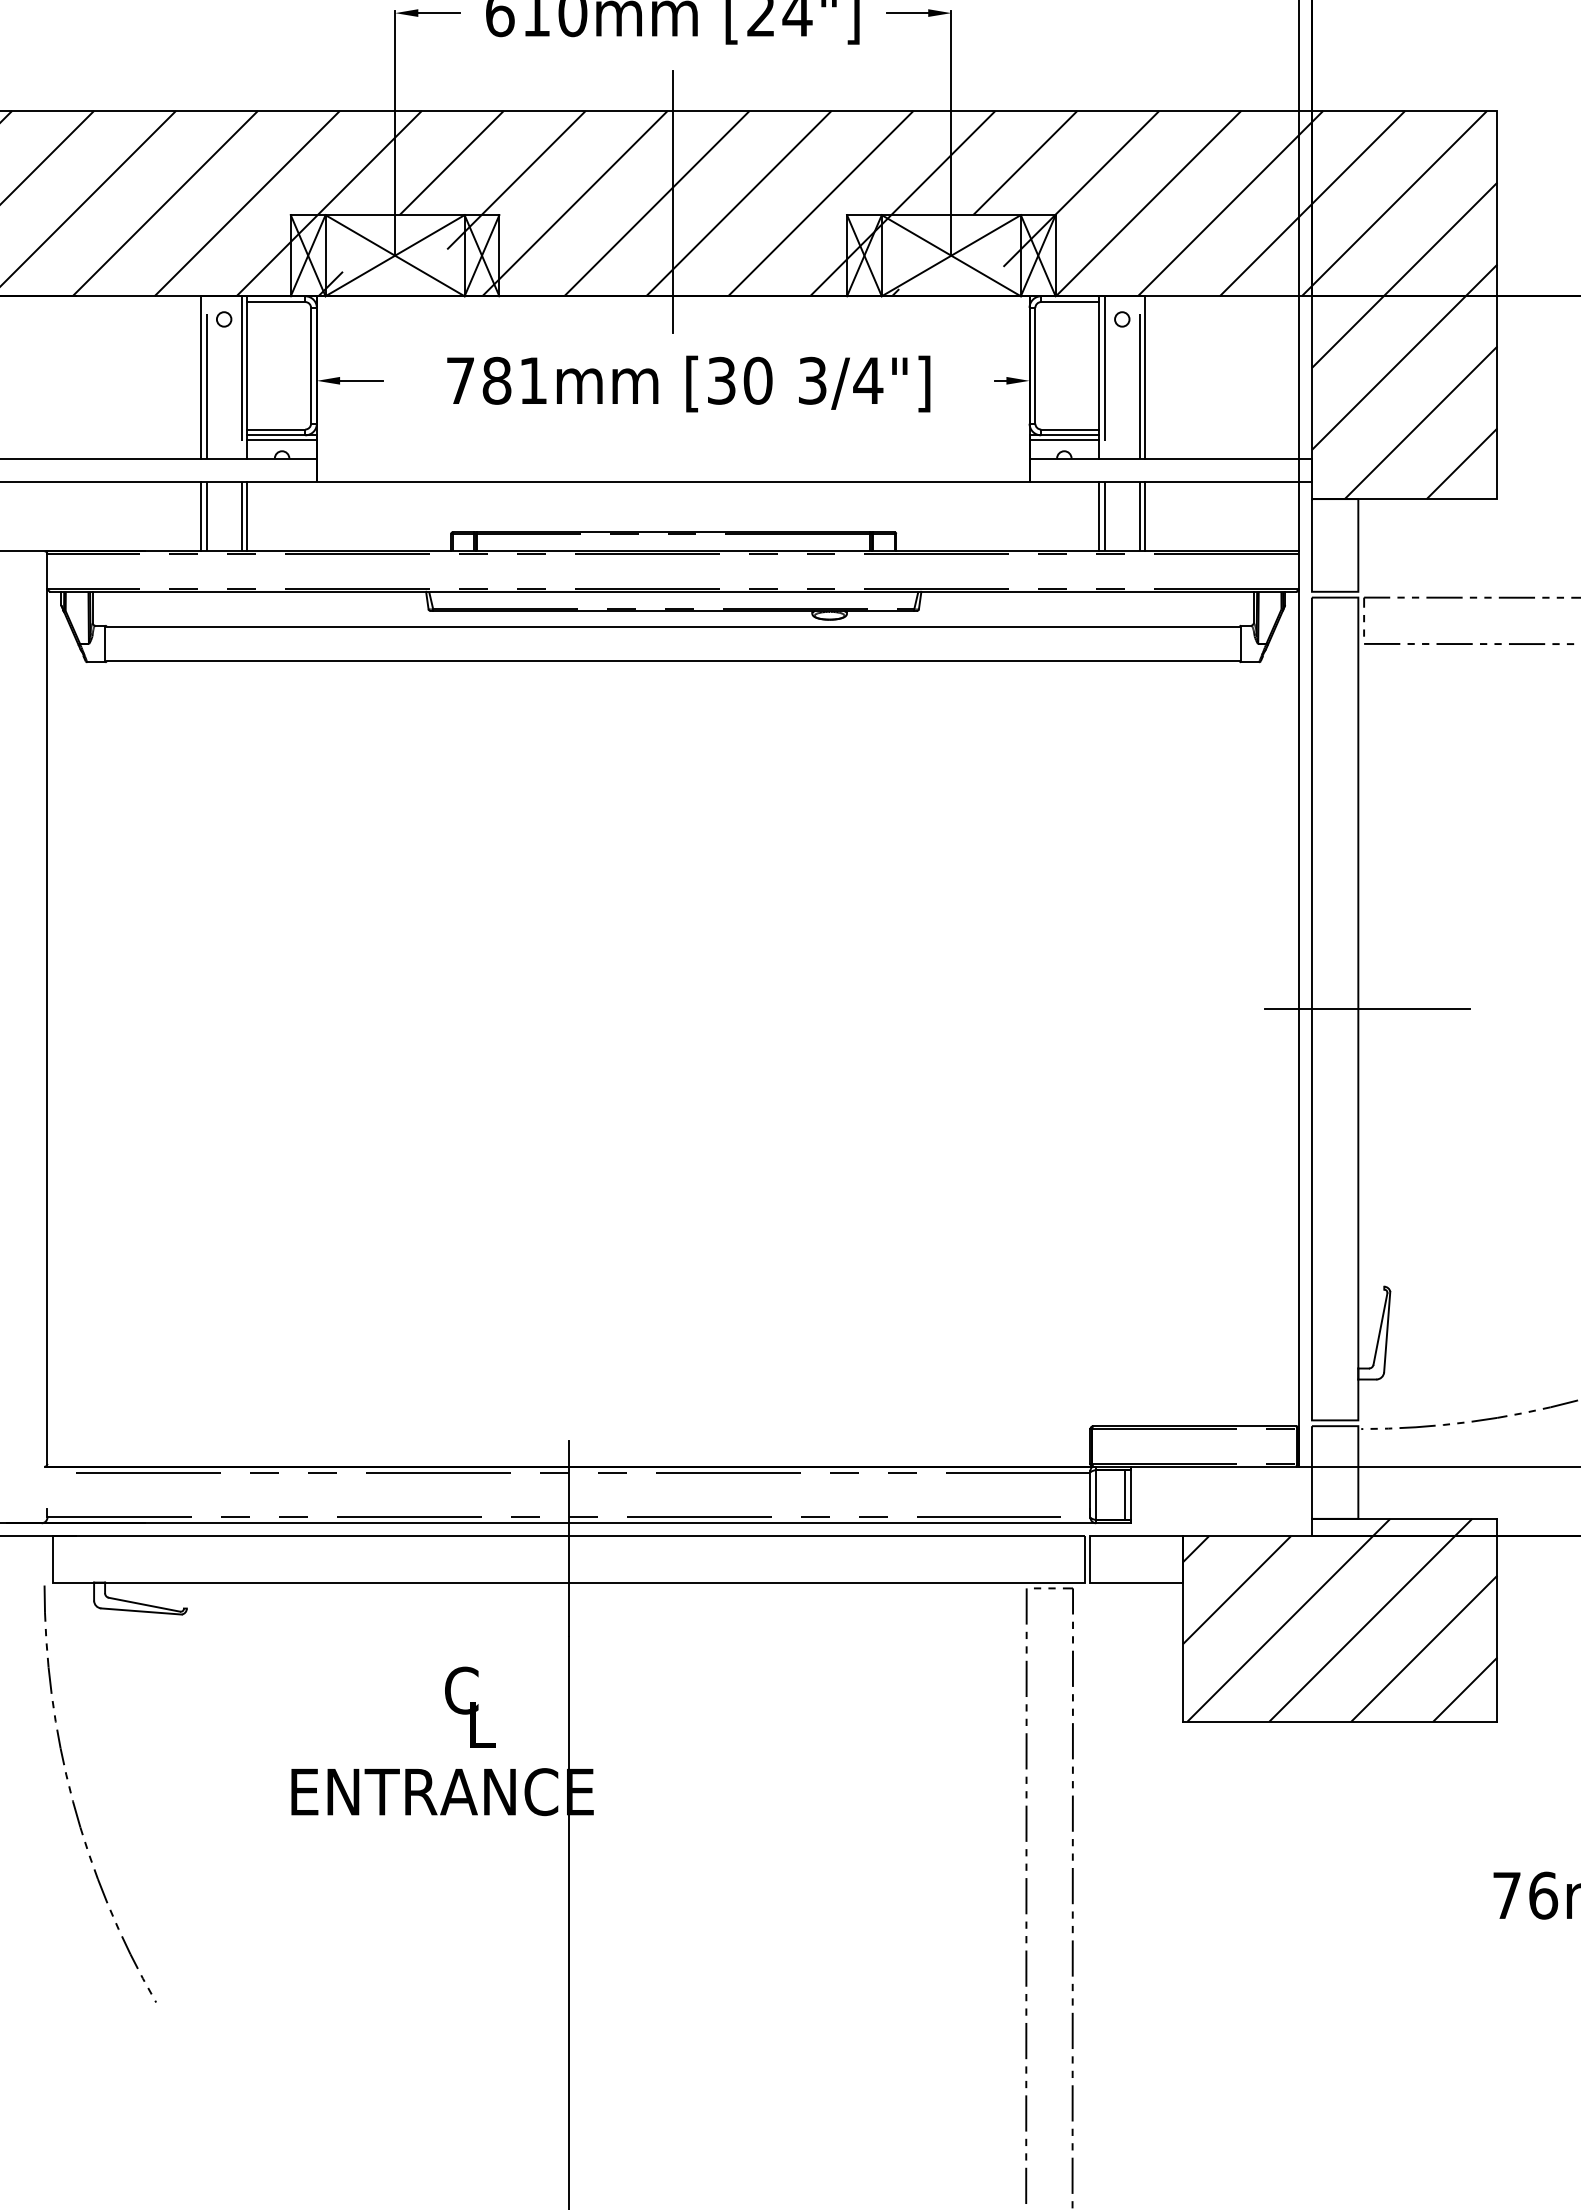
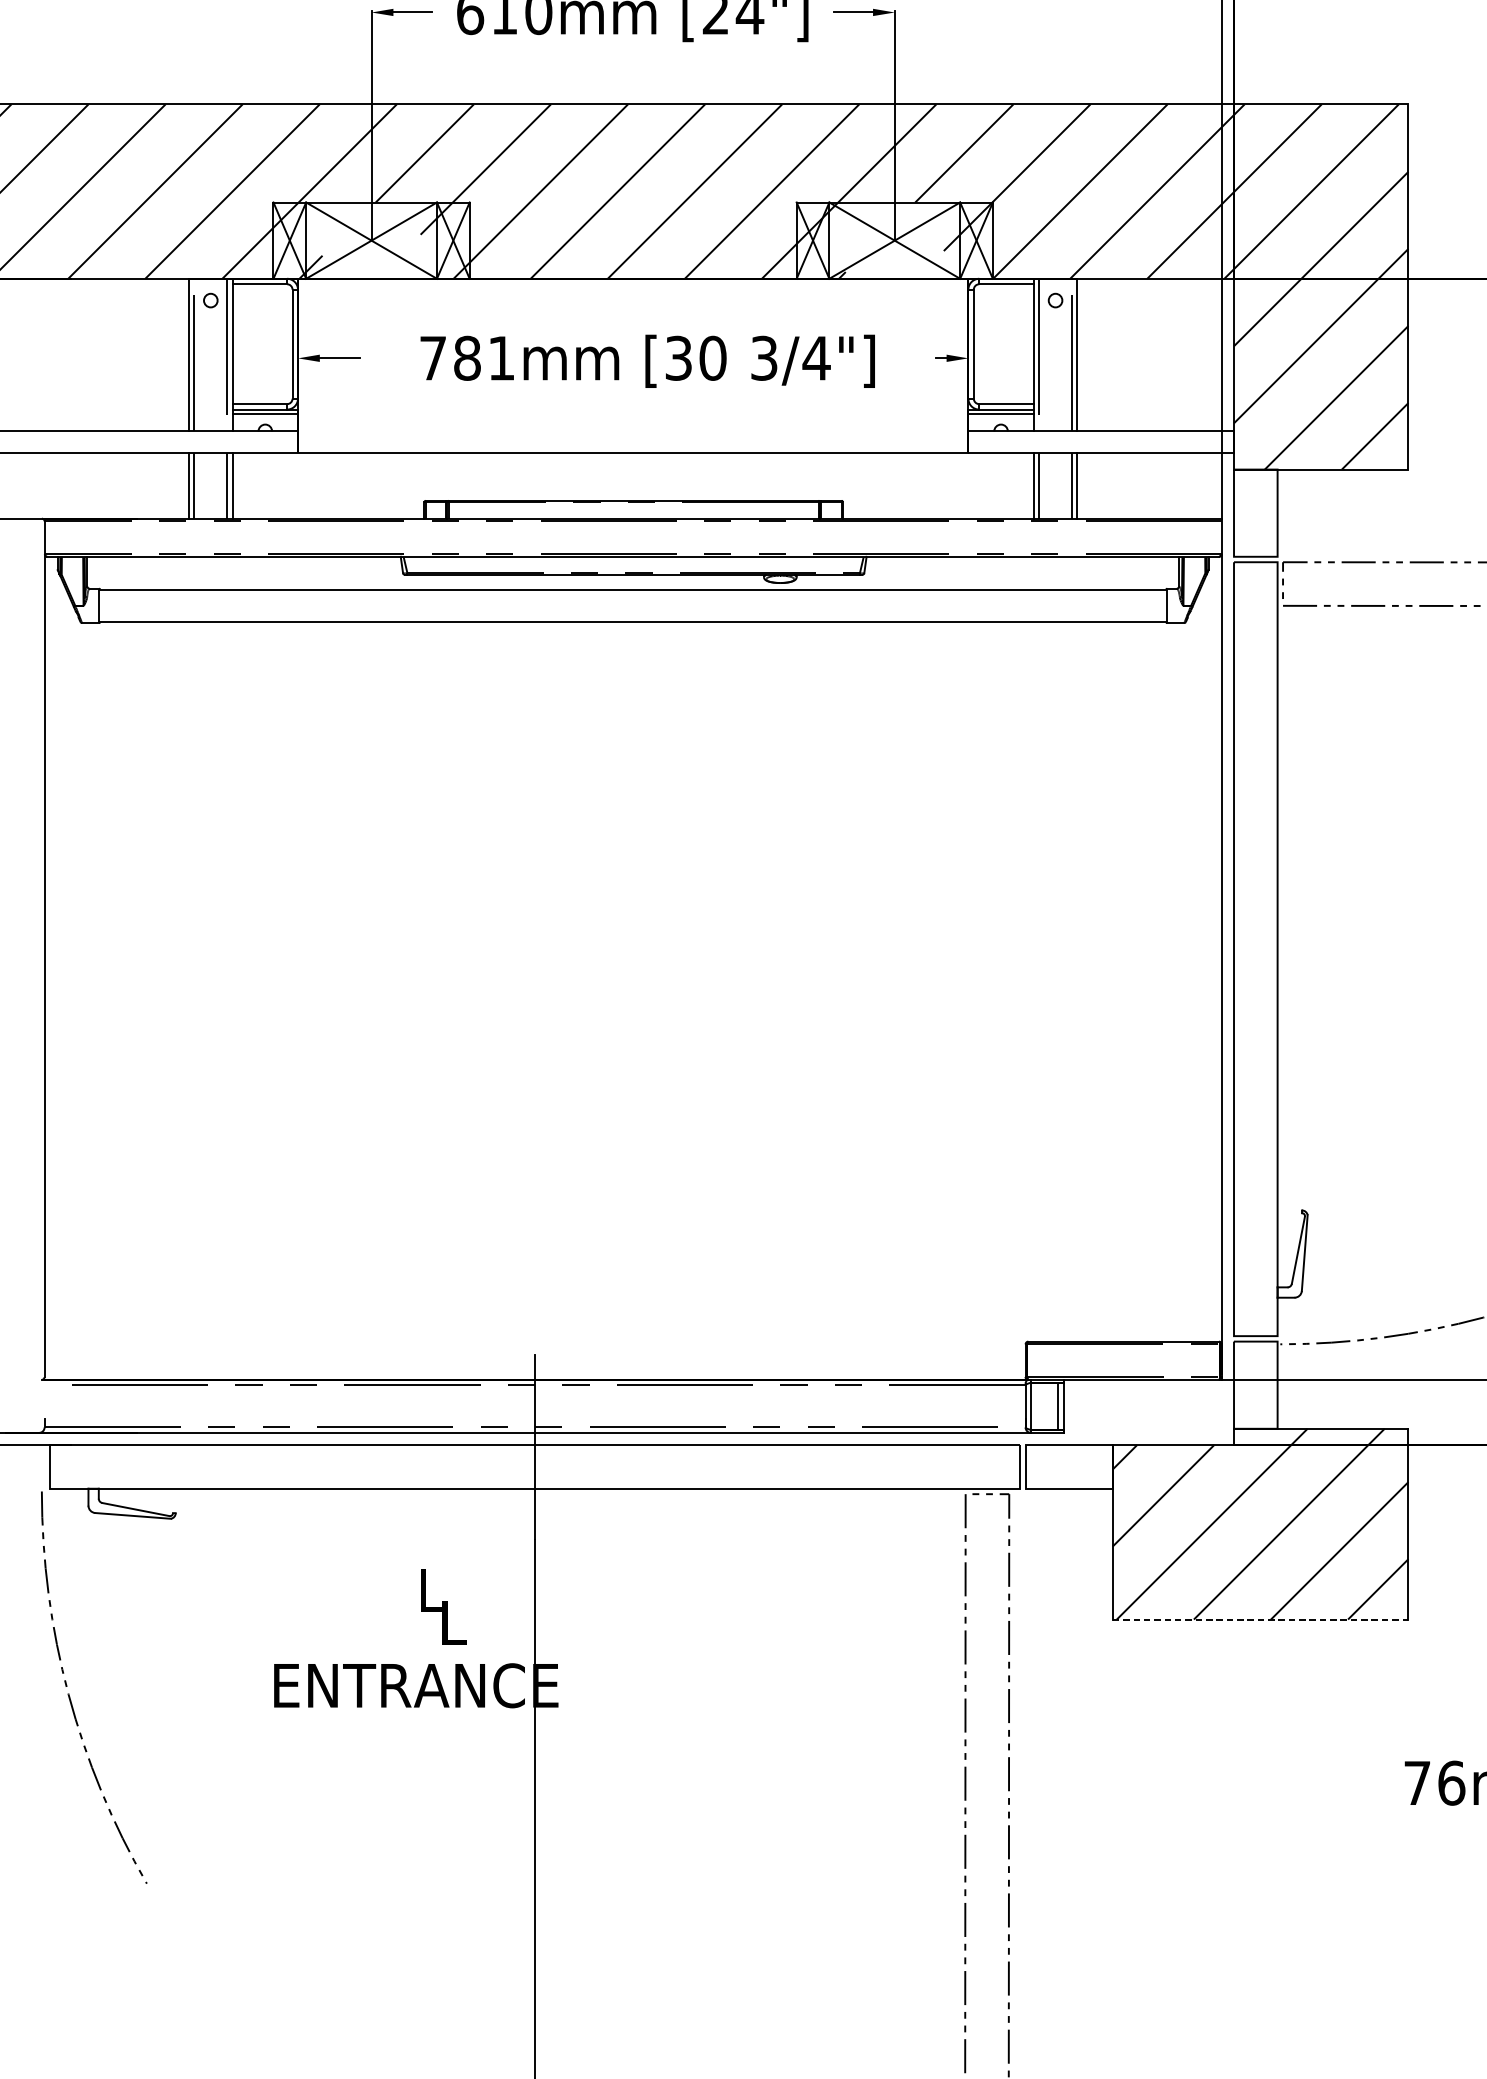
line: (673, 202) -> (633, 190), removed
line: (1367, 1009) -> (1286, 949), removed
text: (461, 1690) -> (434, 1590), C -> L
line: (1340, 1721) -> (1260, 1619), solid -> dashed

